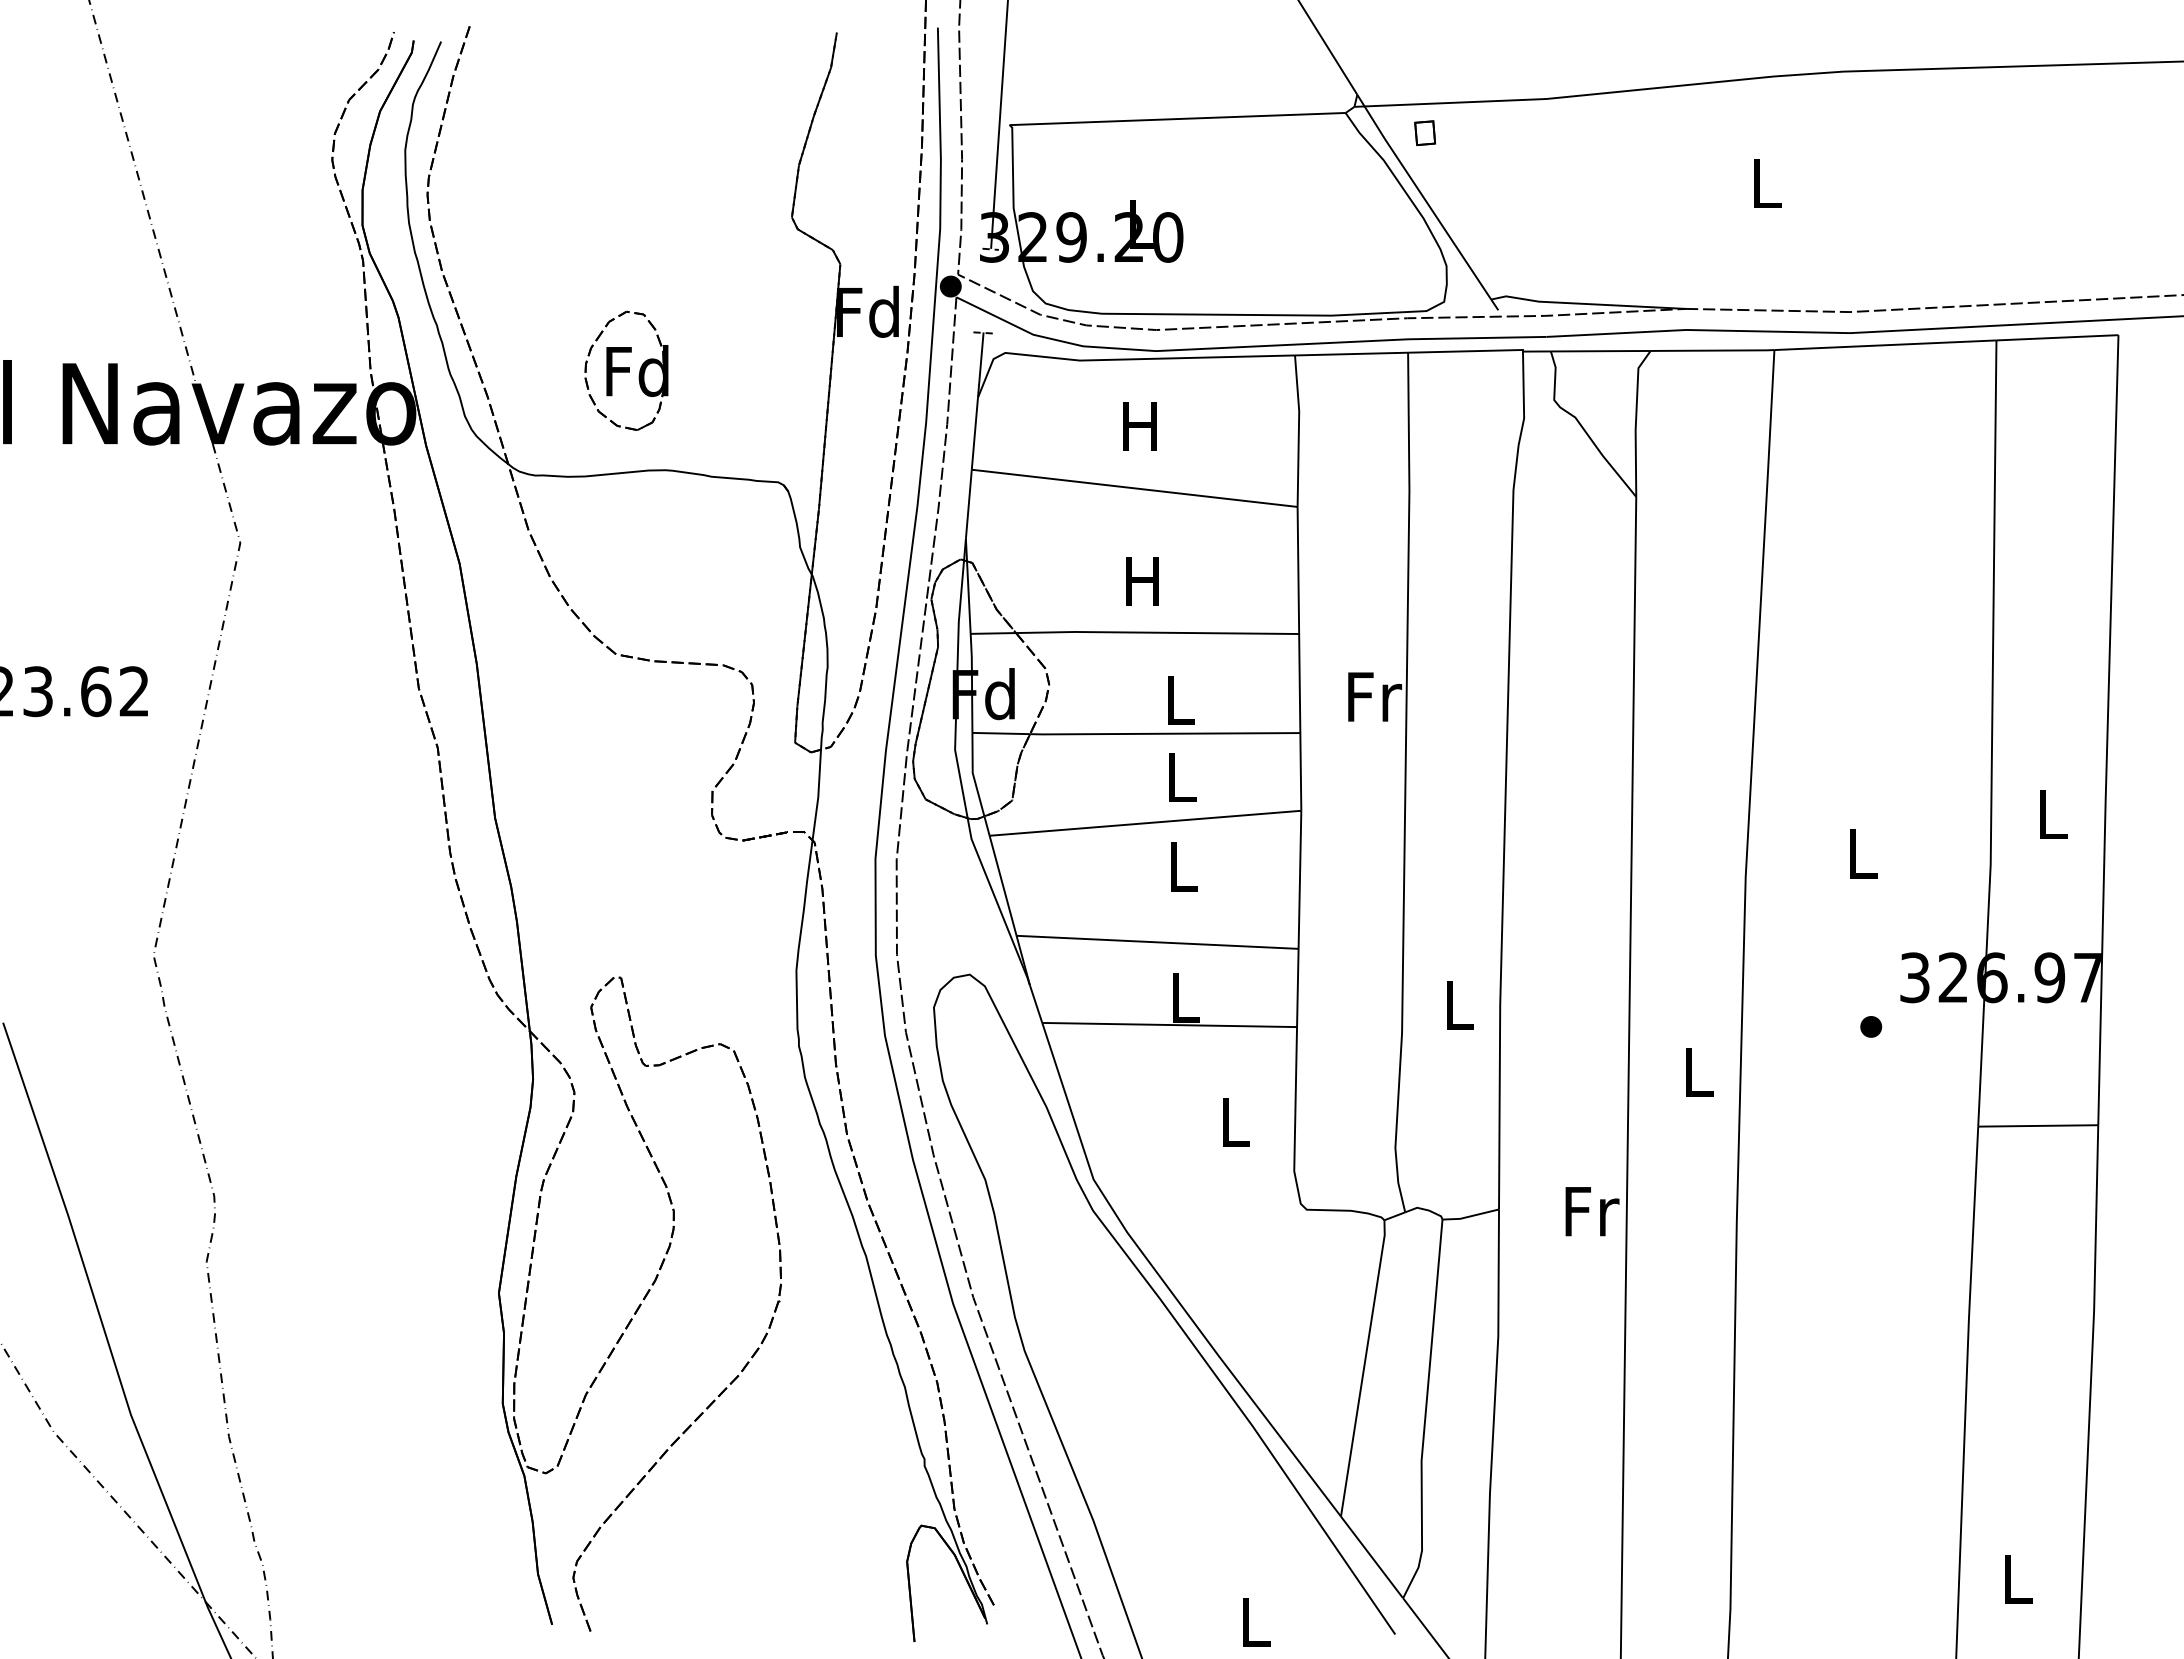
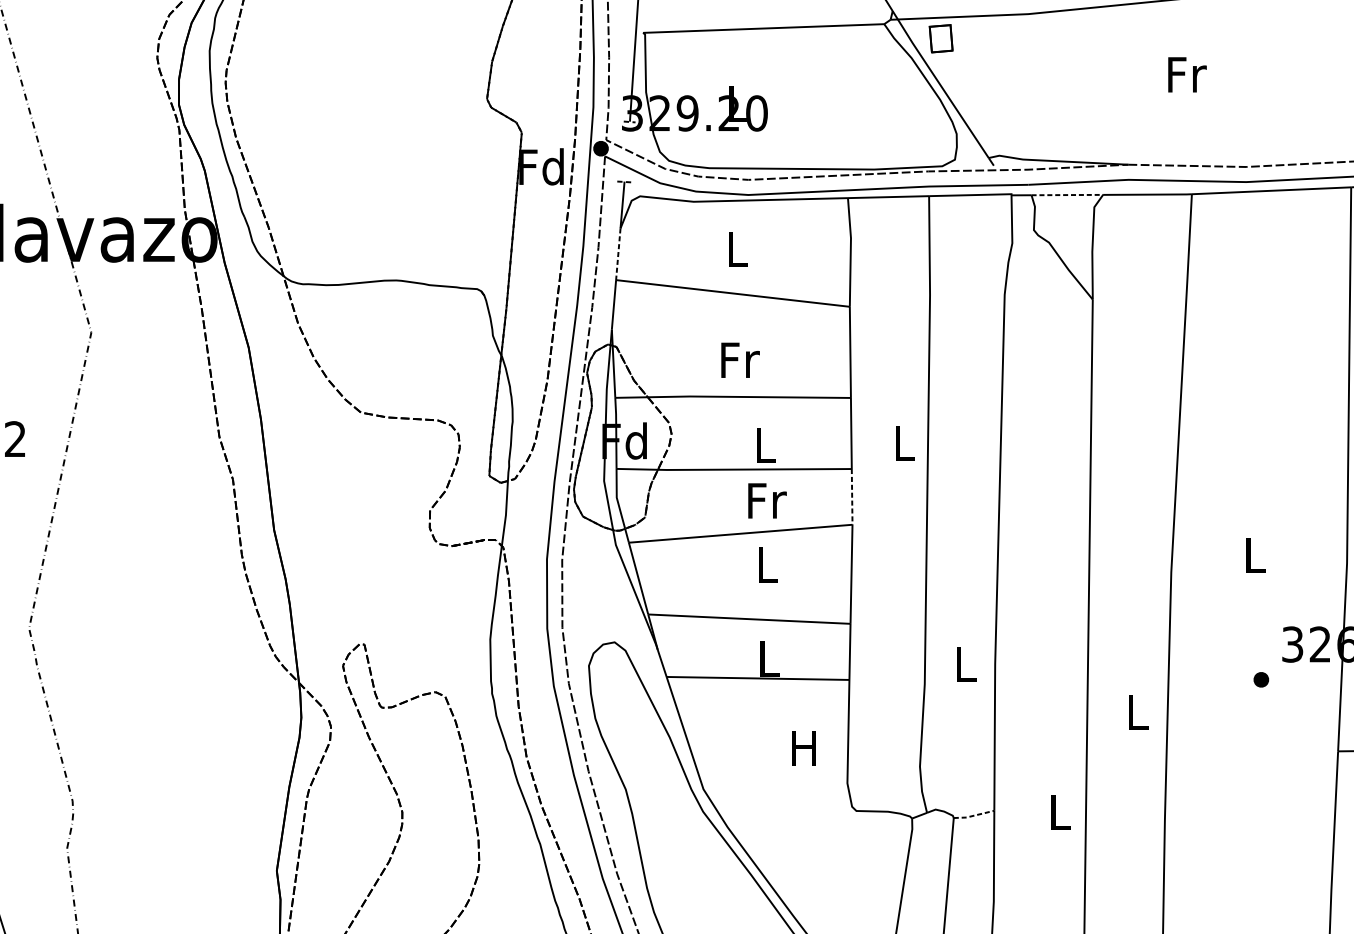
part: (1425, 132) -> (941, 38), size x1.6
text: (1768, 183) -> (1187, 74), L -> Fr
line: (1600, 351) -> (1067, 195), solid -> dashed
part: (626, 370) -> (368, 208), removed
text: (1139, 426) -> (736, 249), H -> L
line: (974, 434) -> (618, 254), solid -> dashed
text: (1145, 581) -> (740, 360), H -> Fr
text: (1375, 696) -> (905, 442), Fr -> L
line: (1300, 771) -> (851, 496), solid -> dashed
text: (1182, 777) -> (767, 500), L -> Fr
text: (1233, 1122) -> (803, 748), L -> H
text: (1592, 1211) -> (1061, 812), Fr -> L
line: (1470, 1216) -> (973, 815), solid -> dashed

